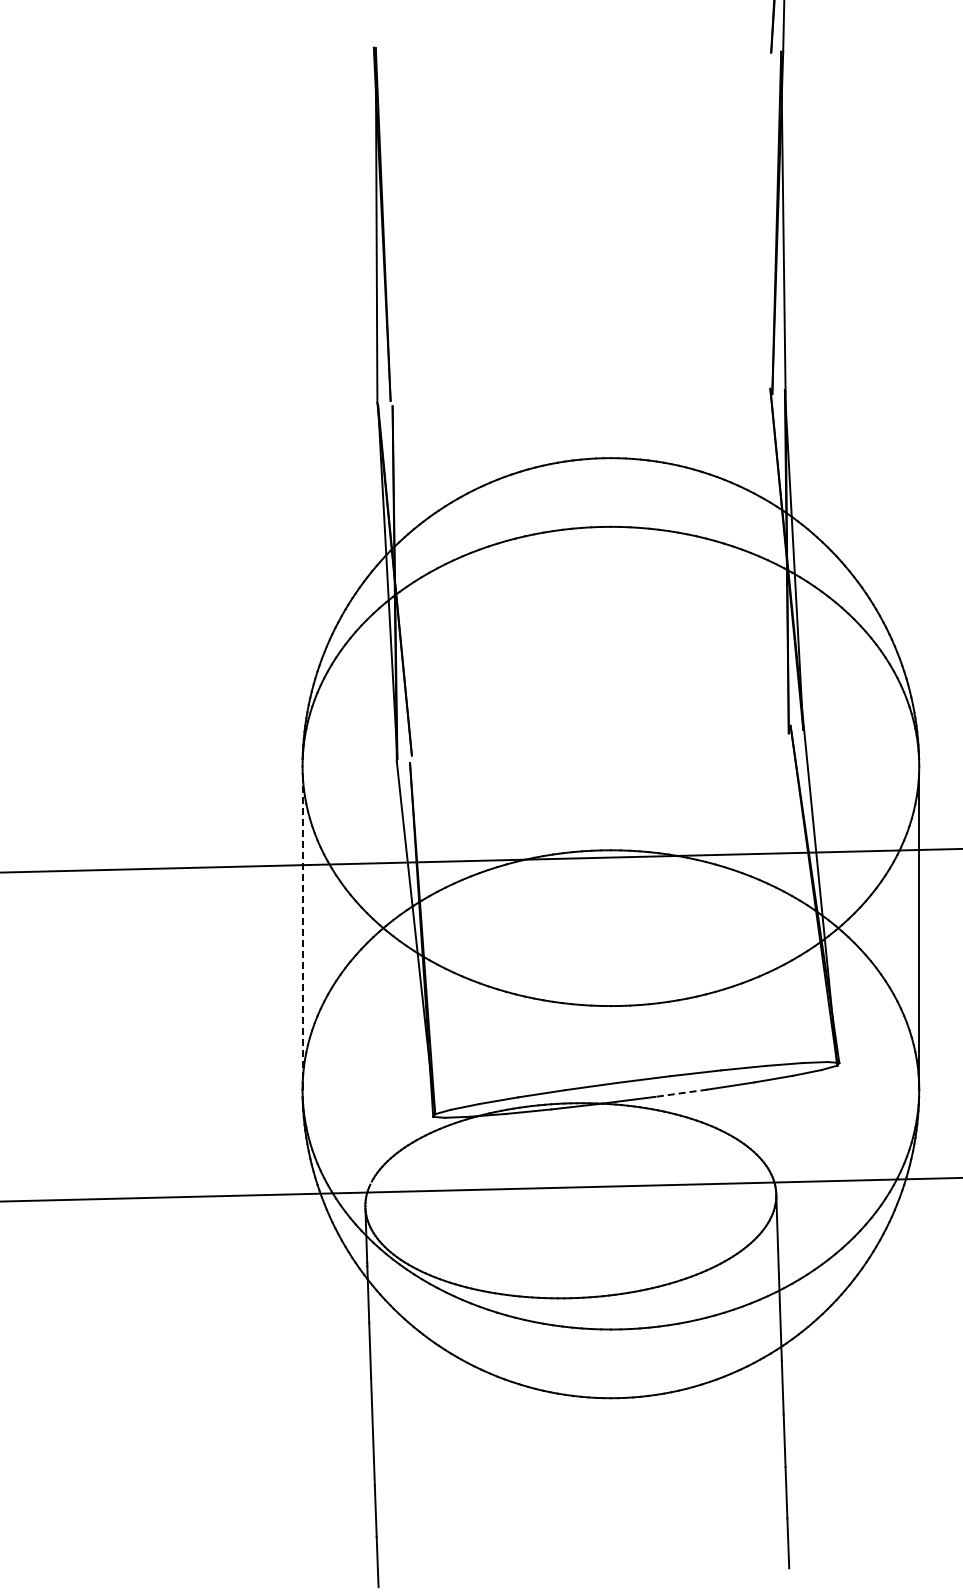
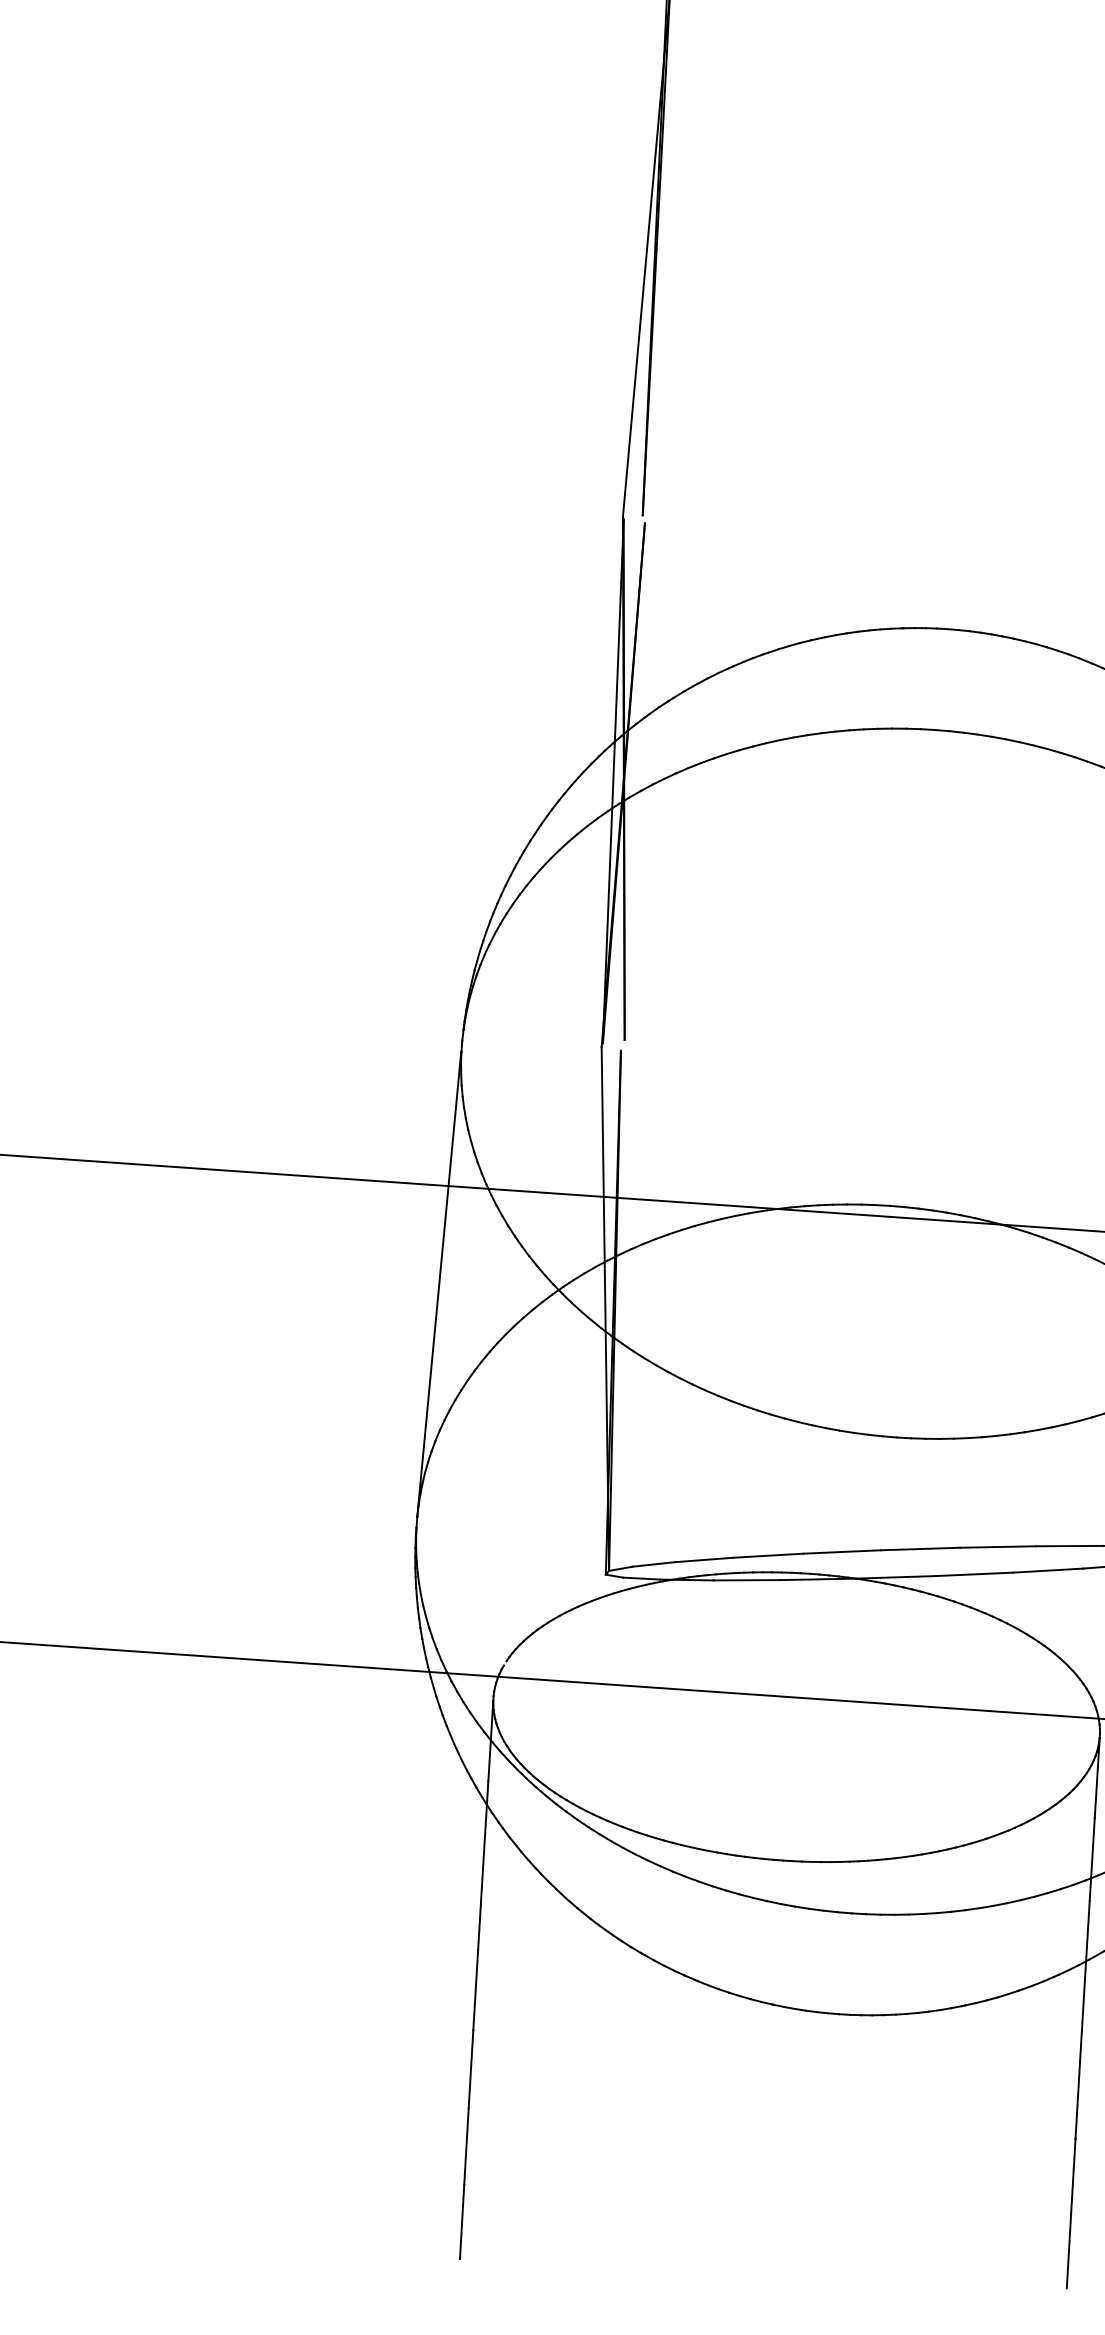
line: (302, 931) -> (439, 1283), dashed -> solid
line: (680, 1093) -> (972, 1574), dashed -> solid

